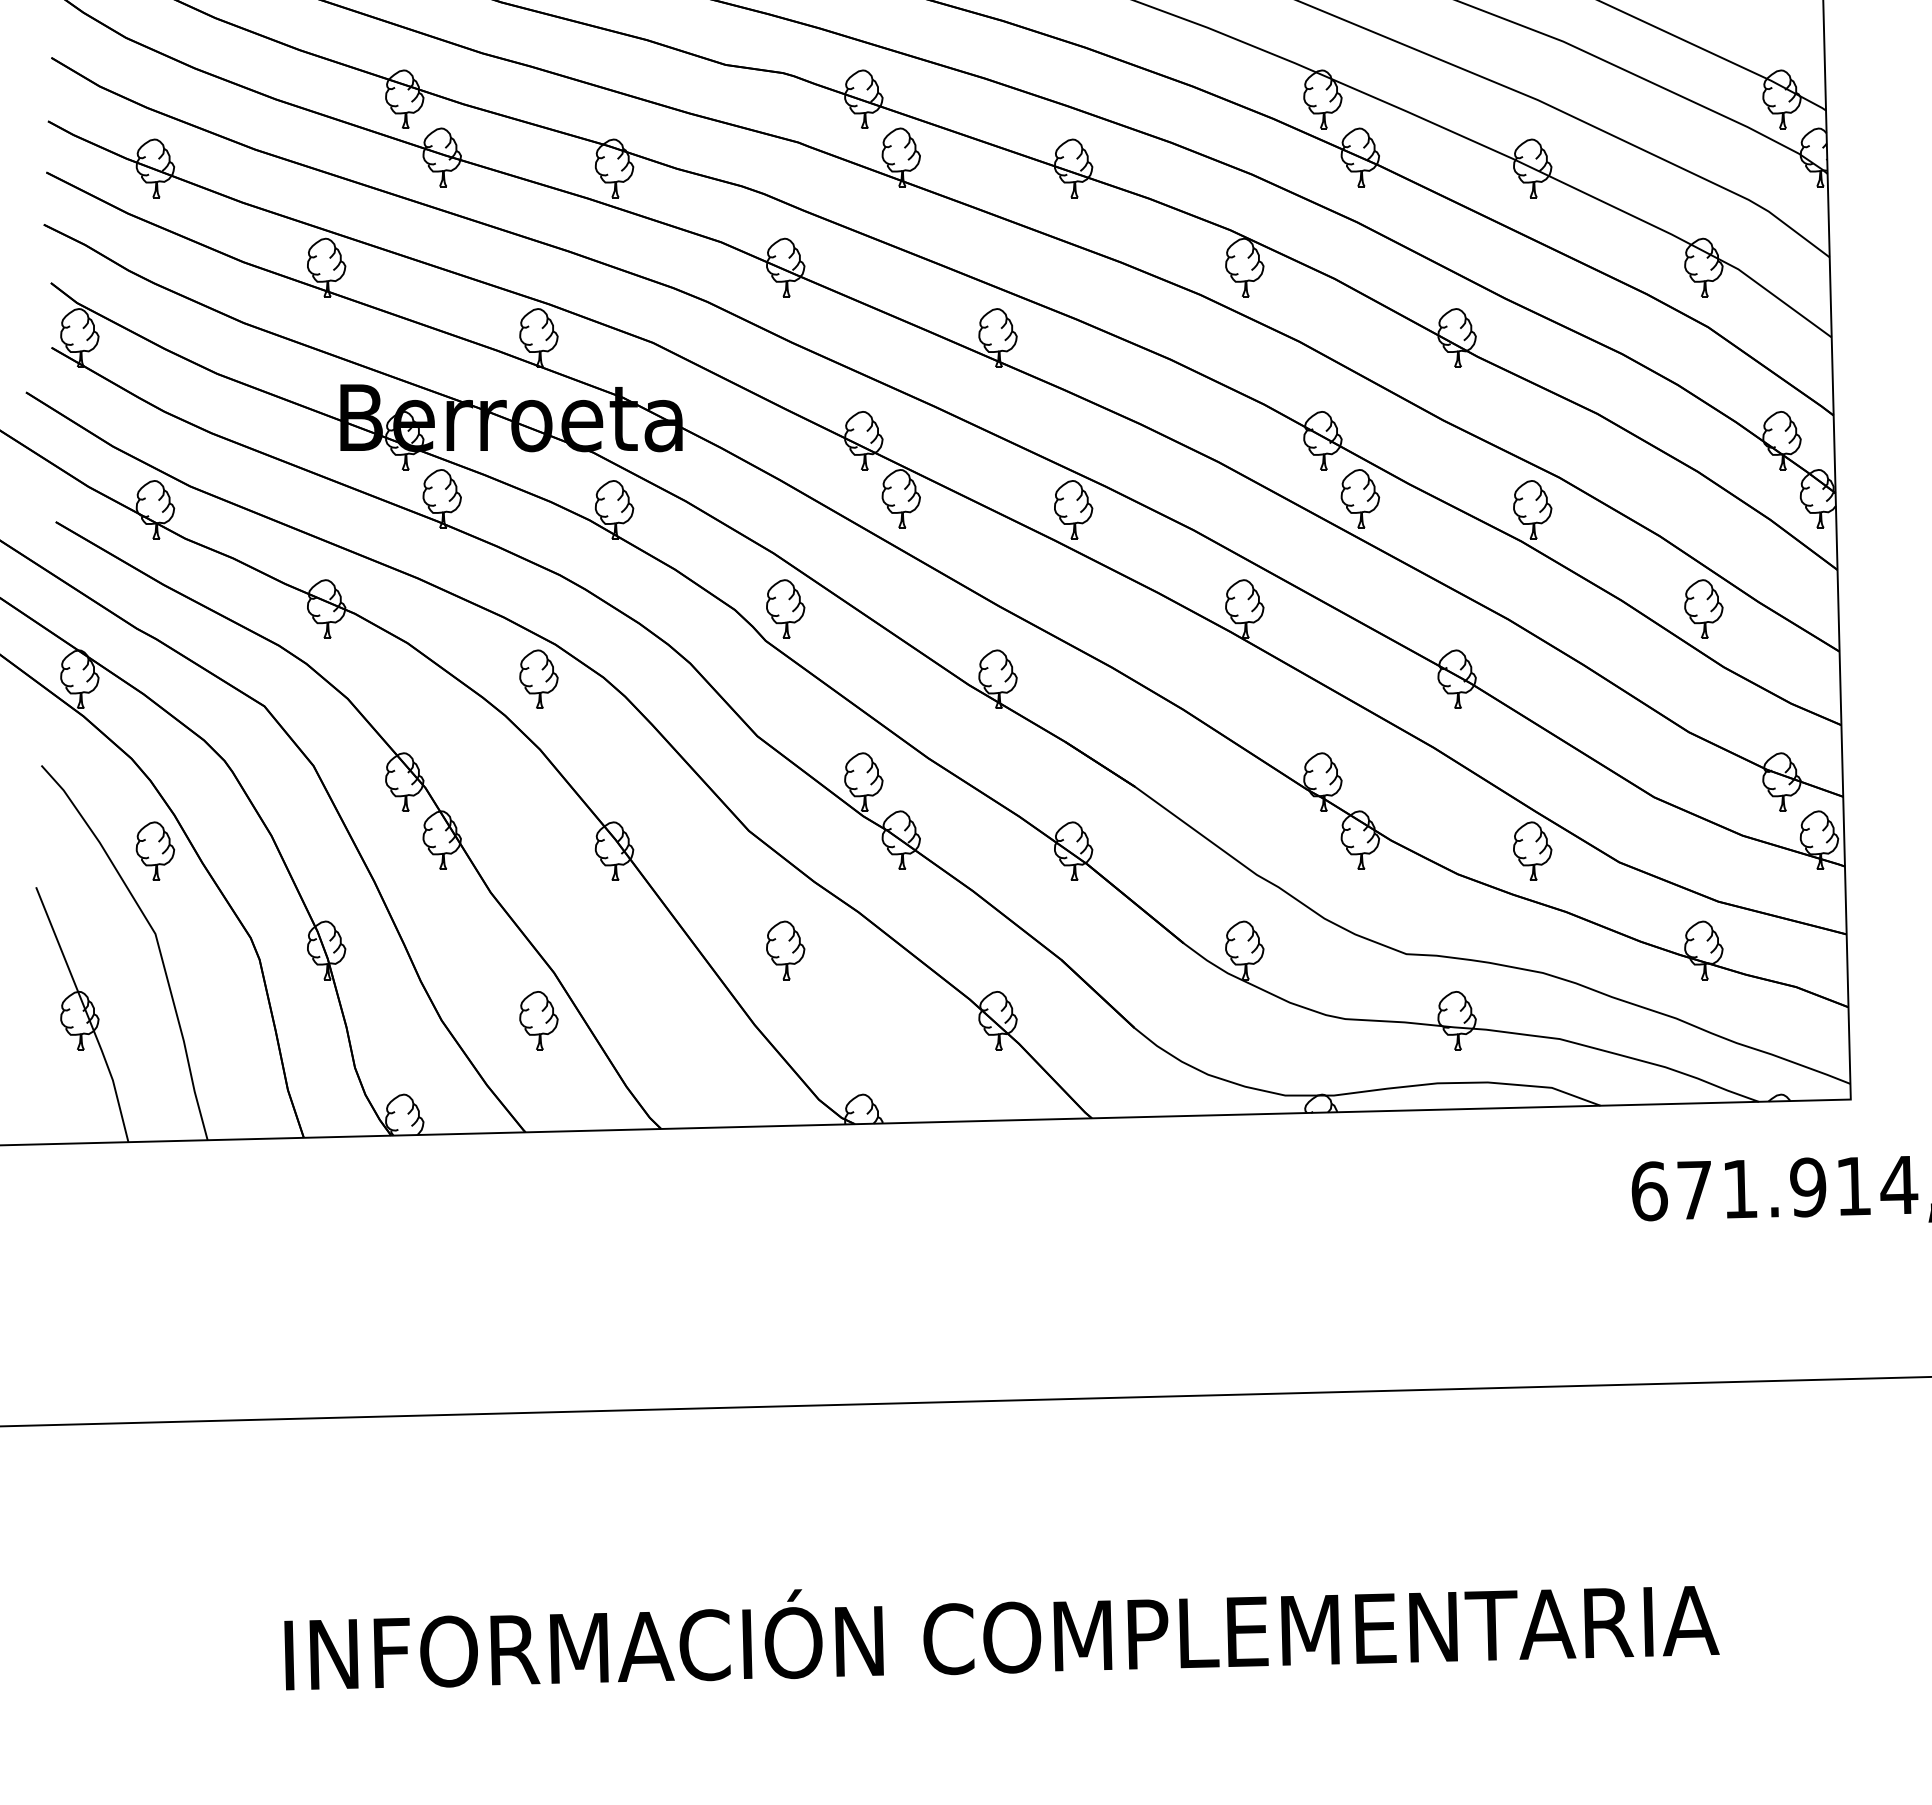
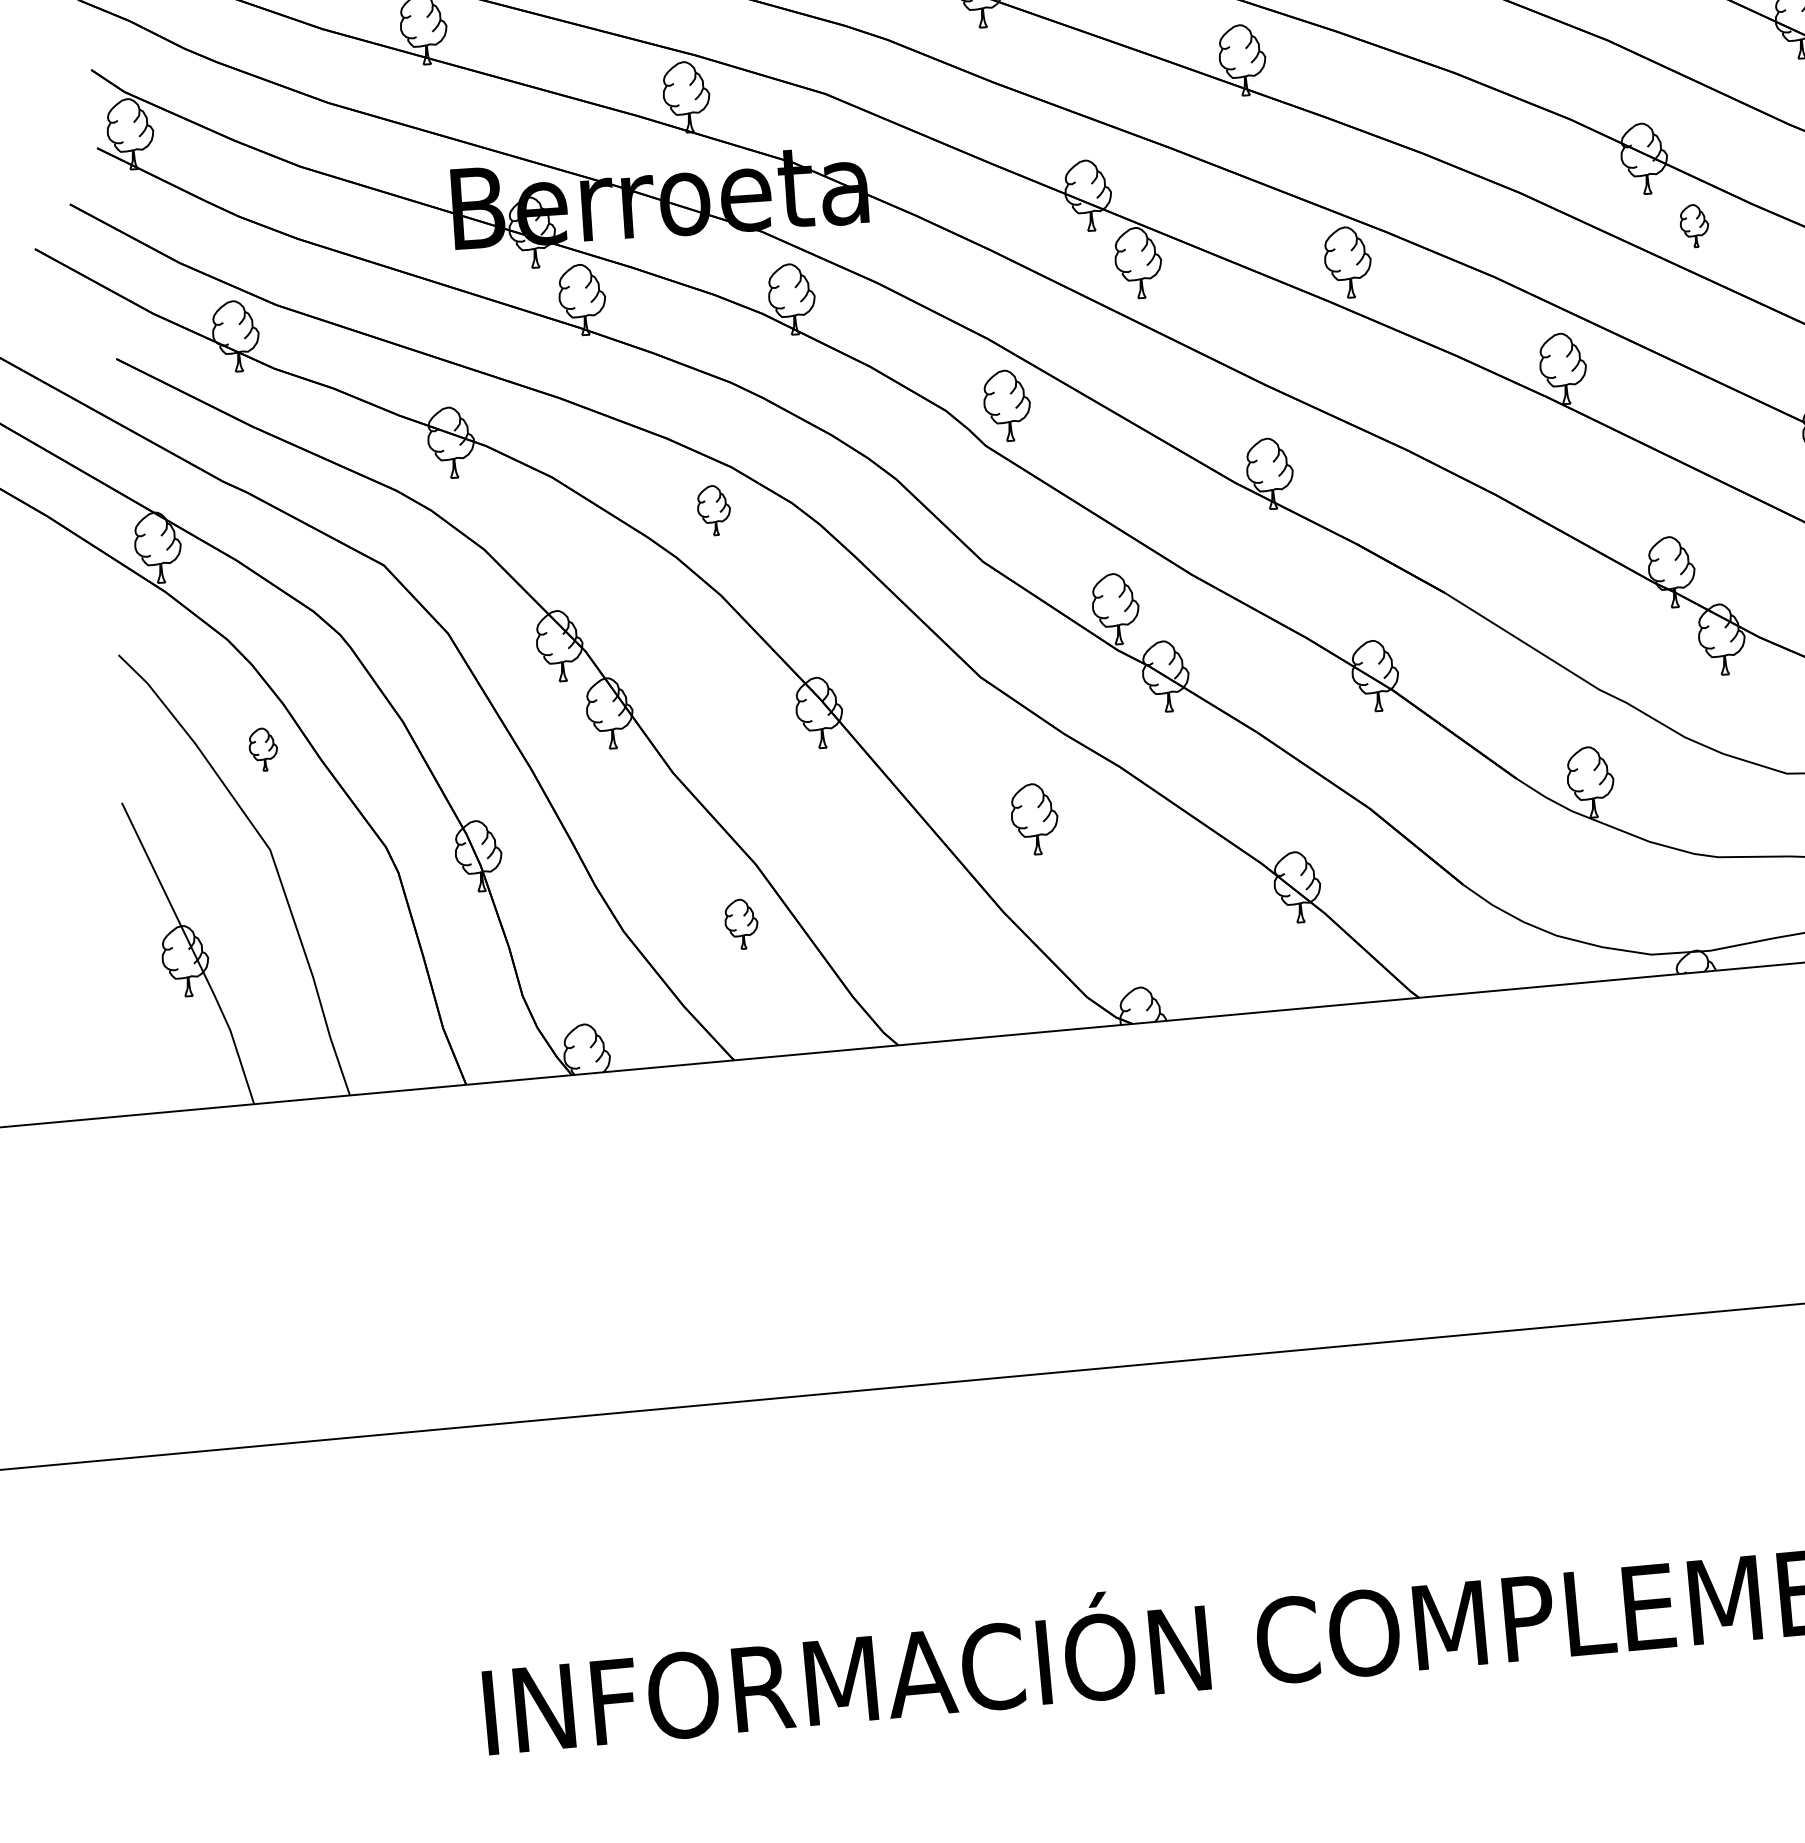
part: (1360, 498) -> (1694, 225), size x0.6
part: (538, 678) -> (713, 509), size x0.7
part: (155, 850) -> (263, 748), size x0.6
part: (538, 1020) -> (741, 923), size x0.7

